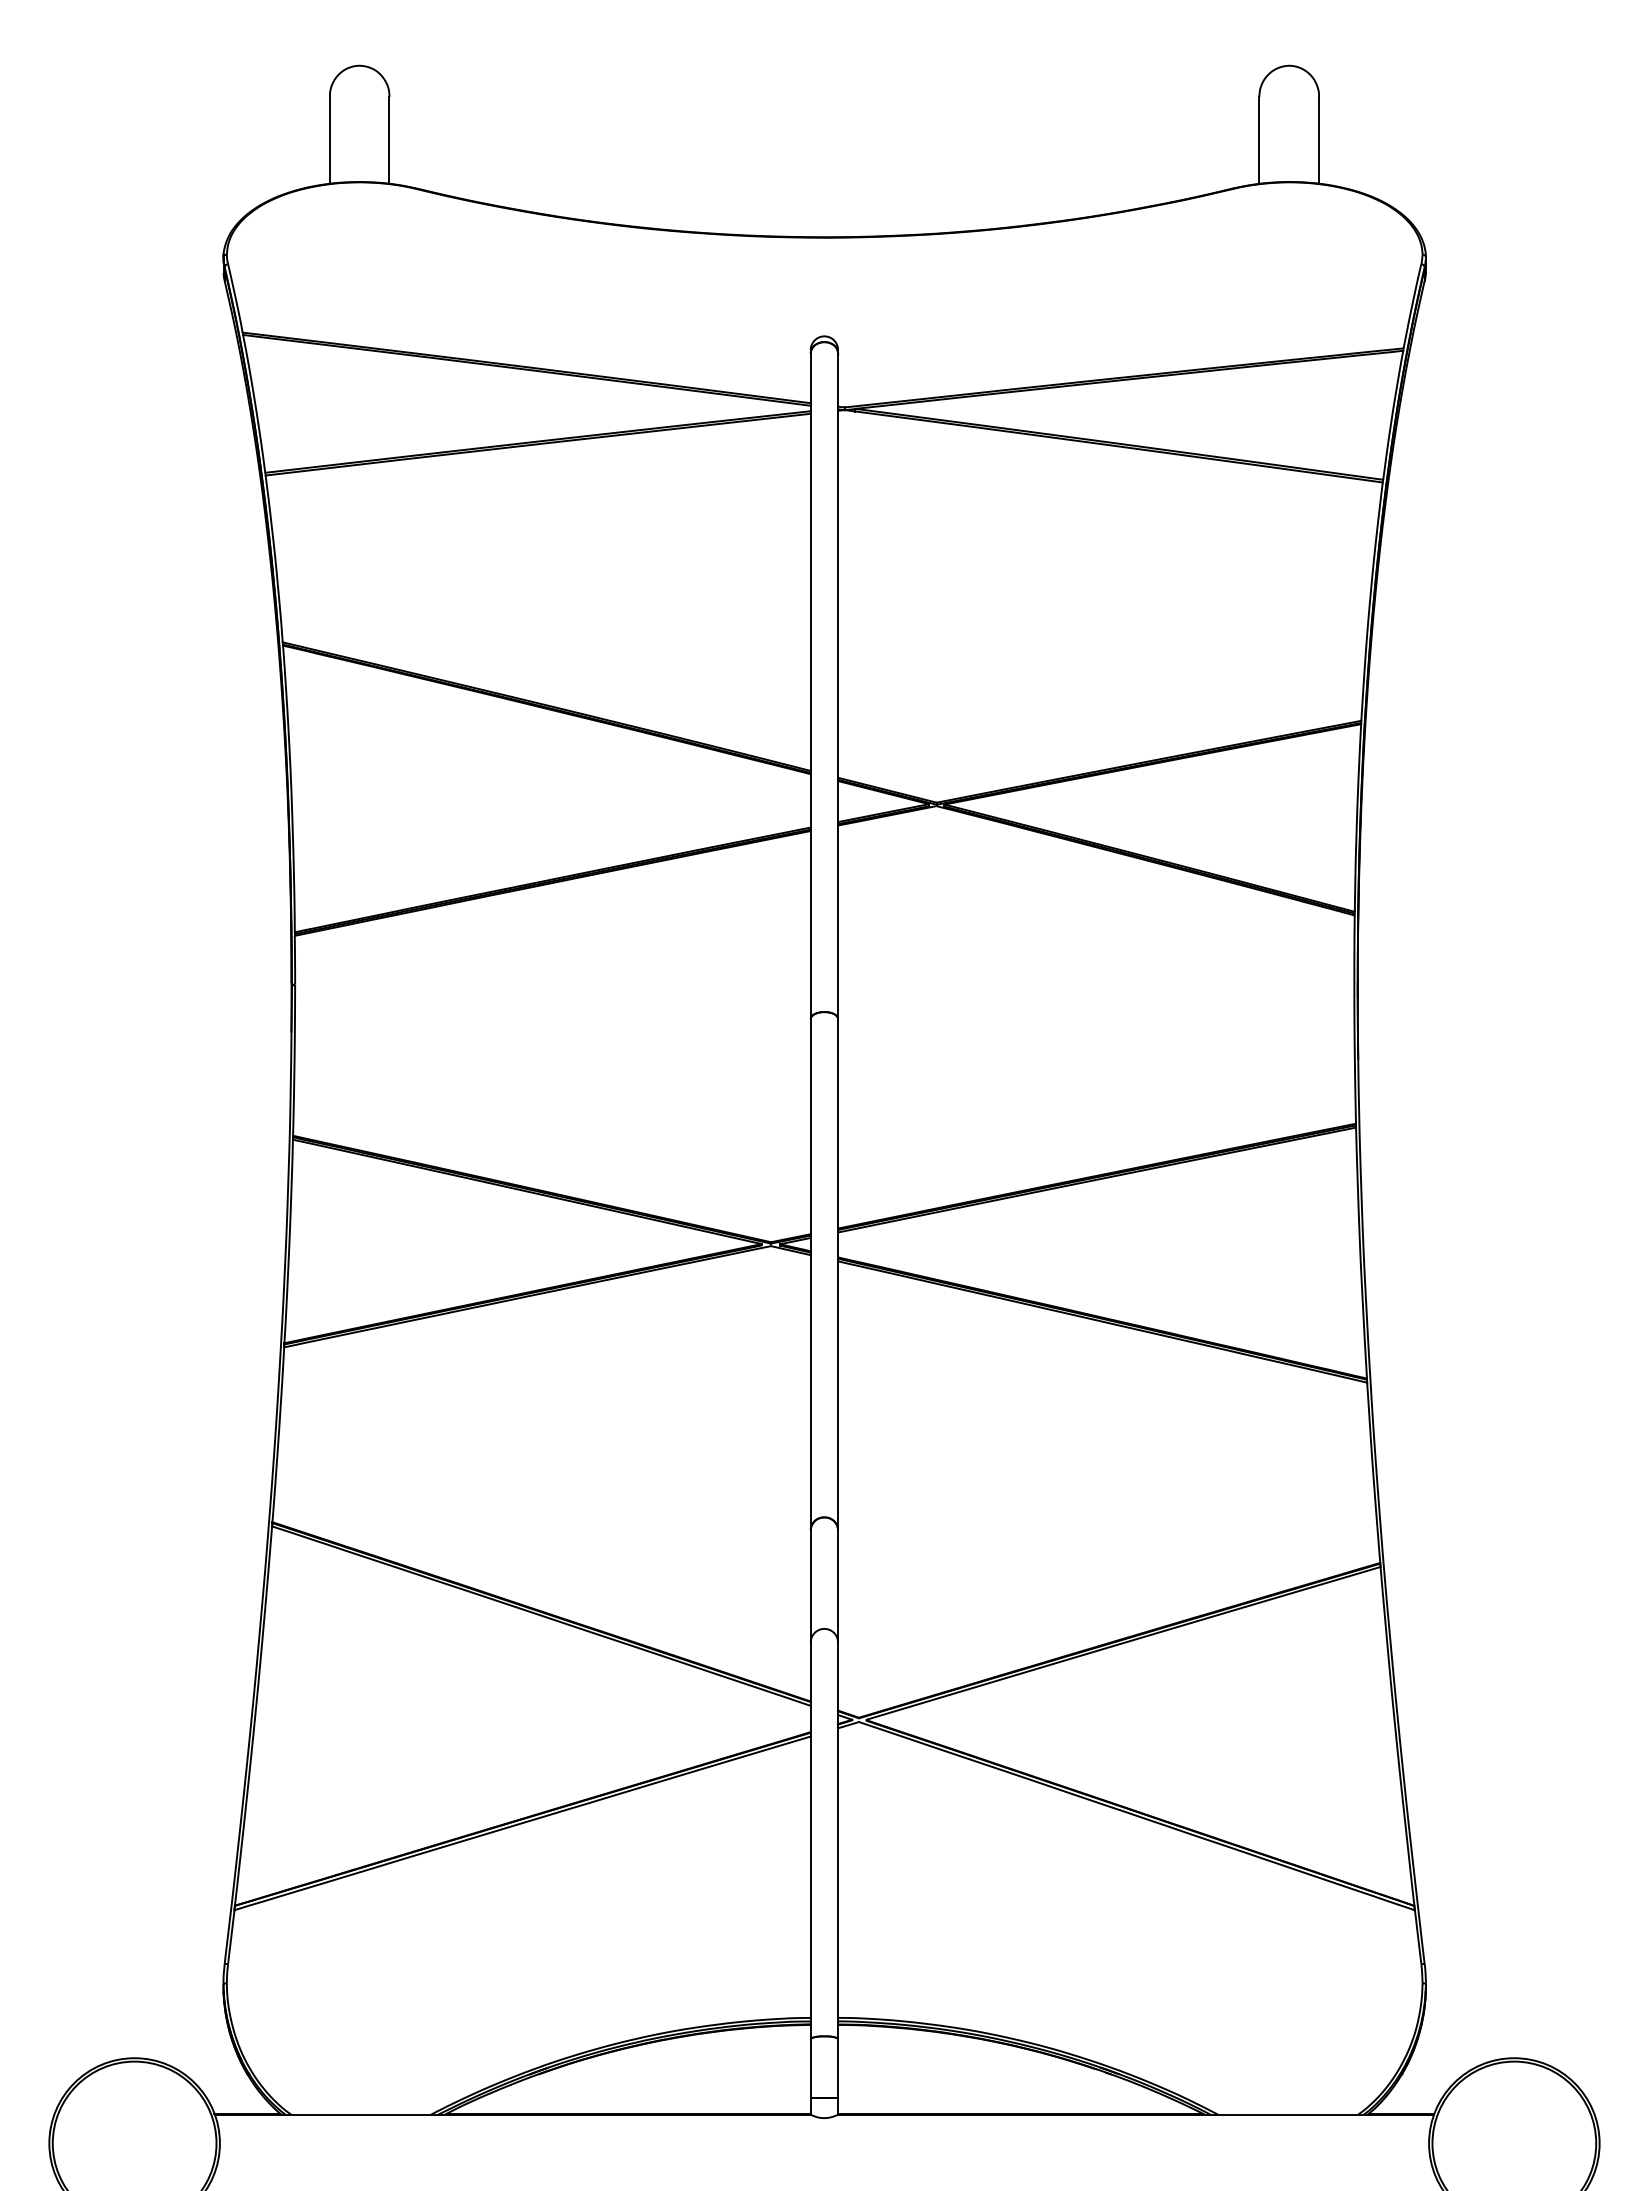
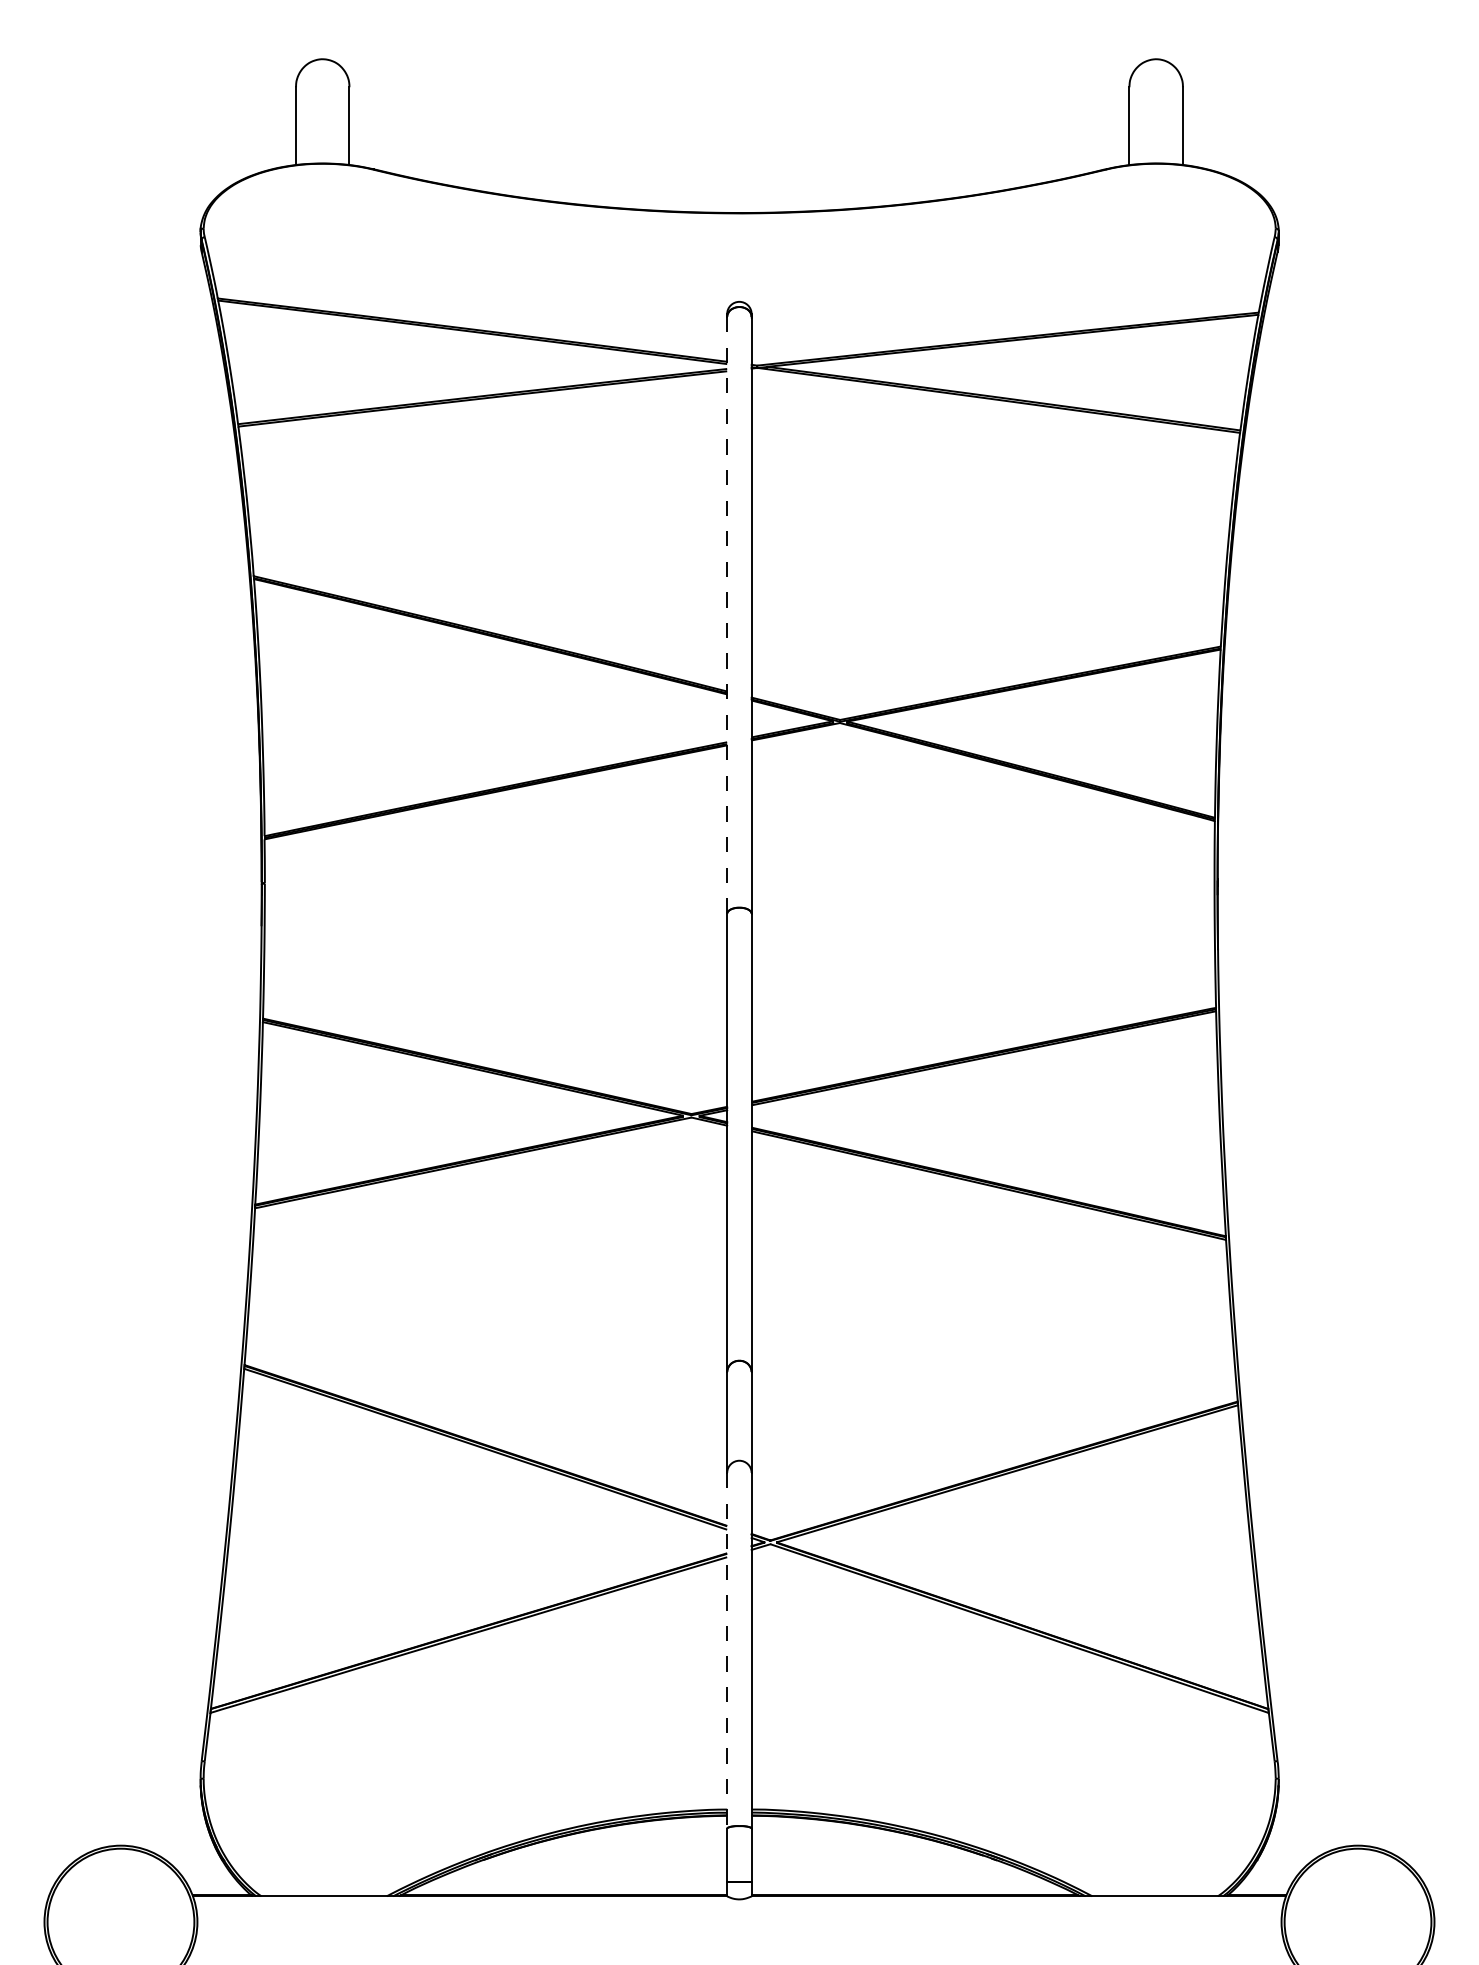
line: (810, 686) -> (726, 615), solid -> dashed
line: (810, 1841) -> (726, 1651), solid -> dashed

